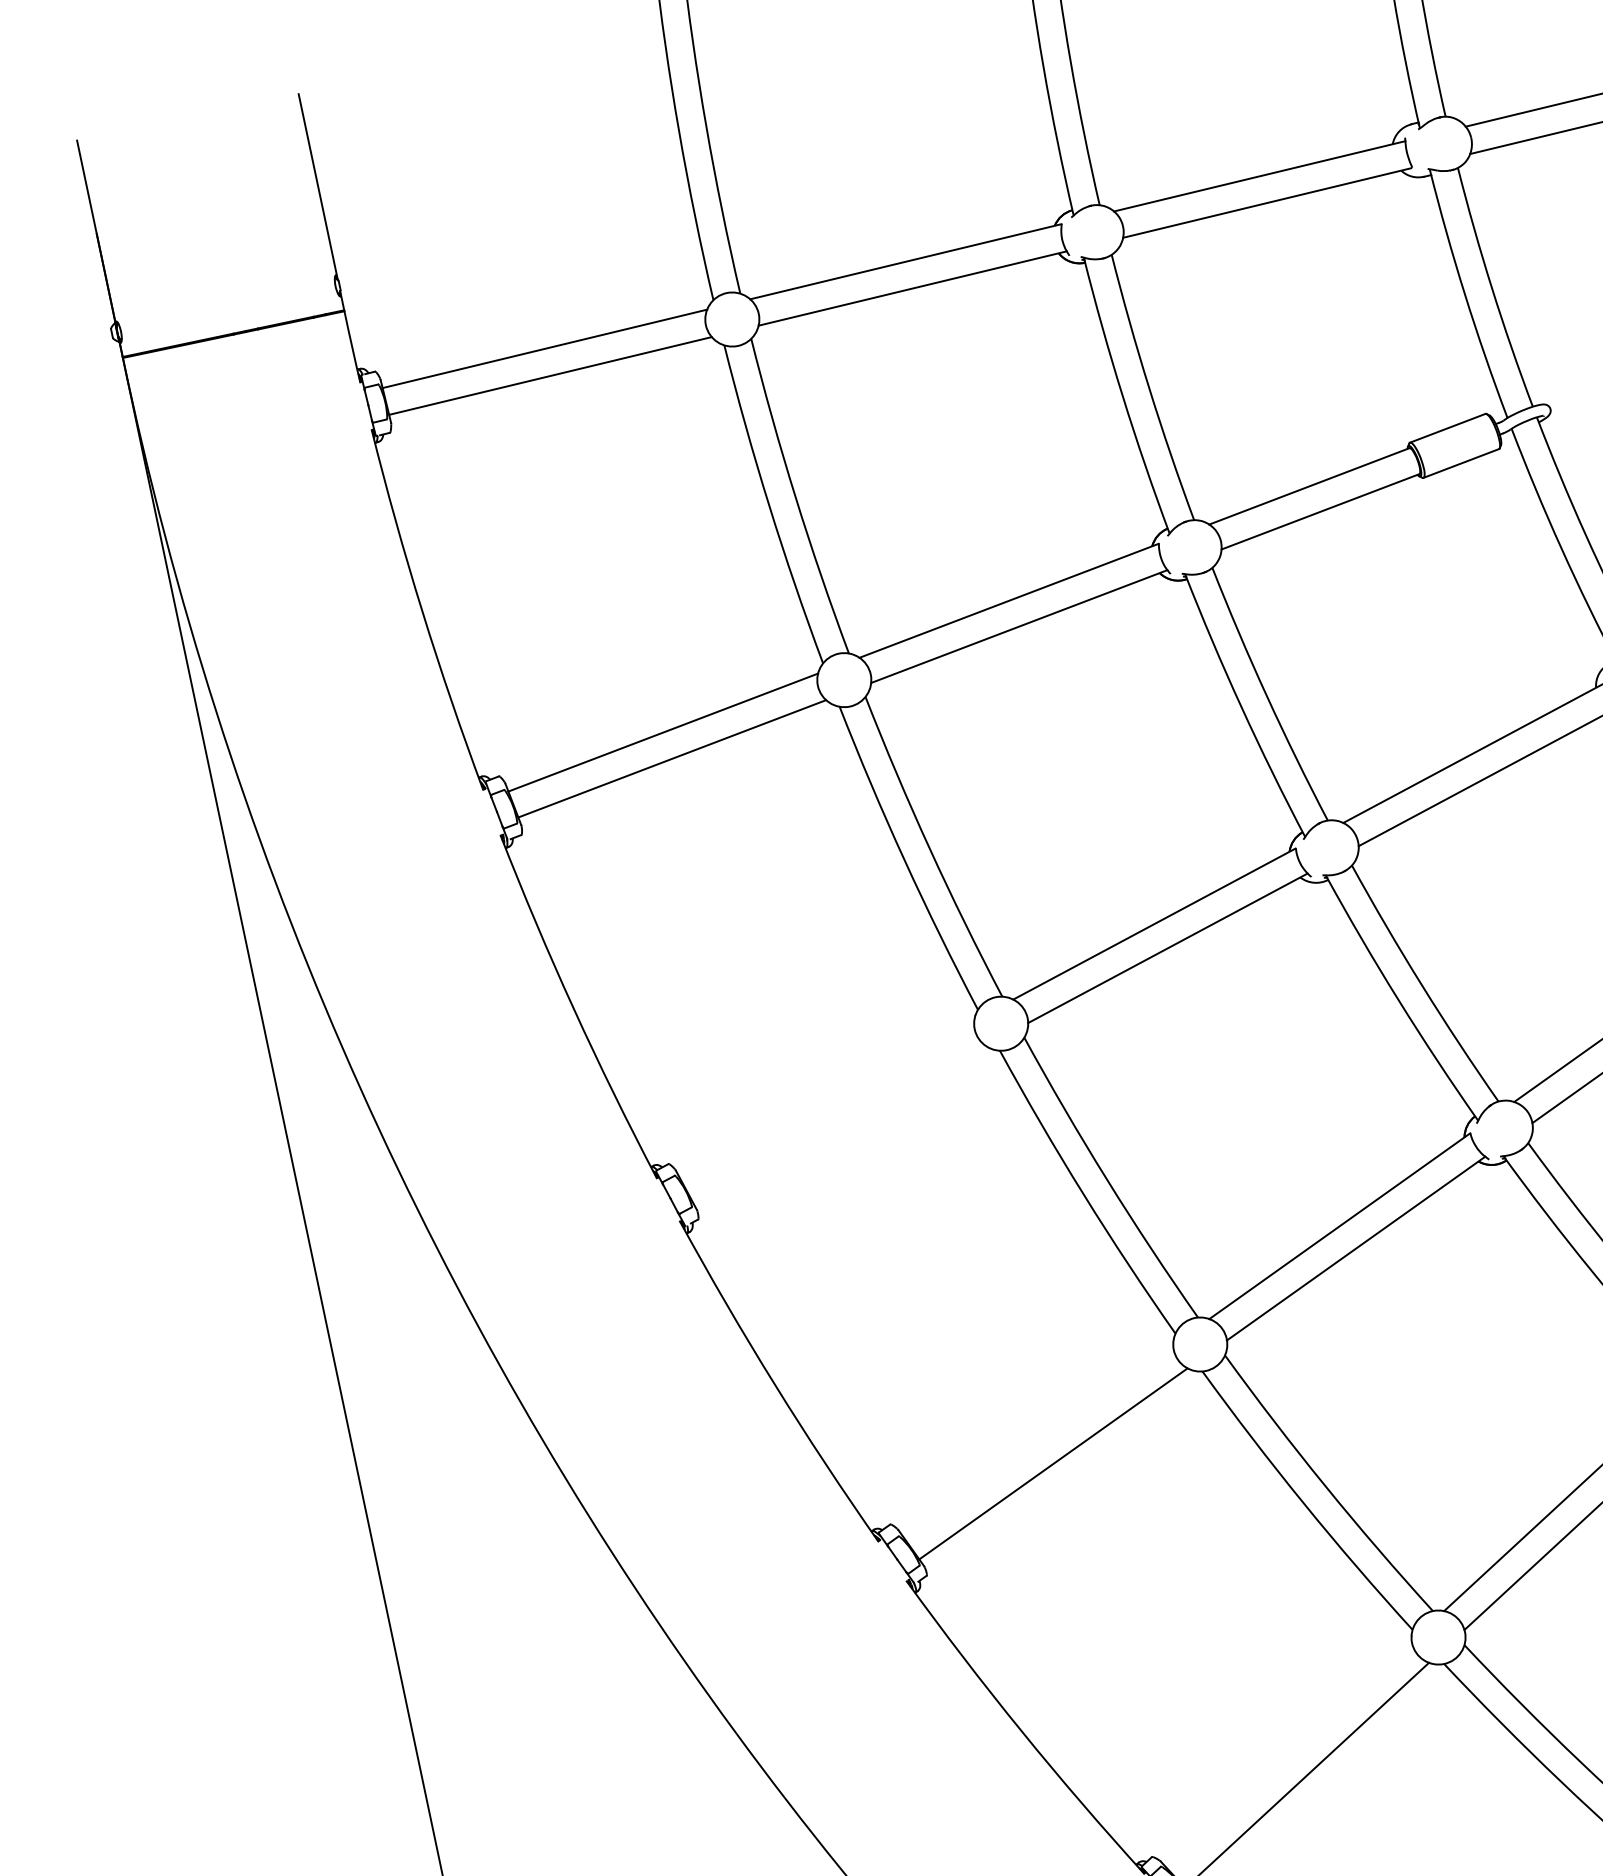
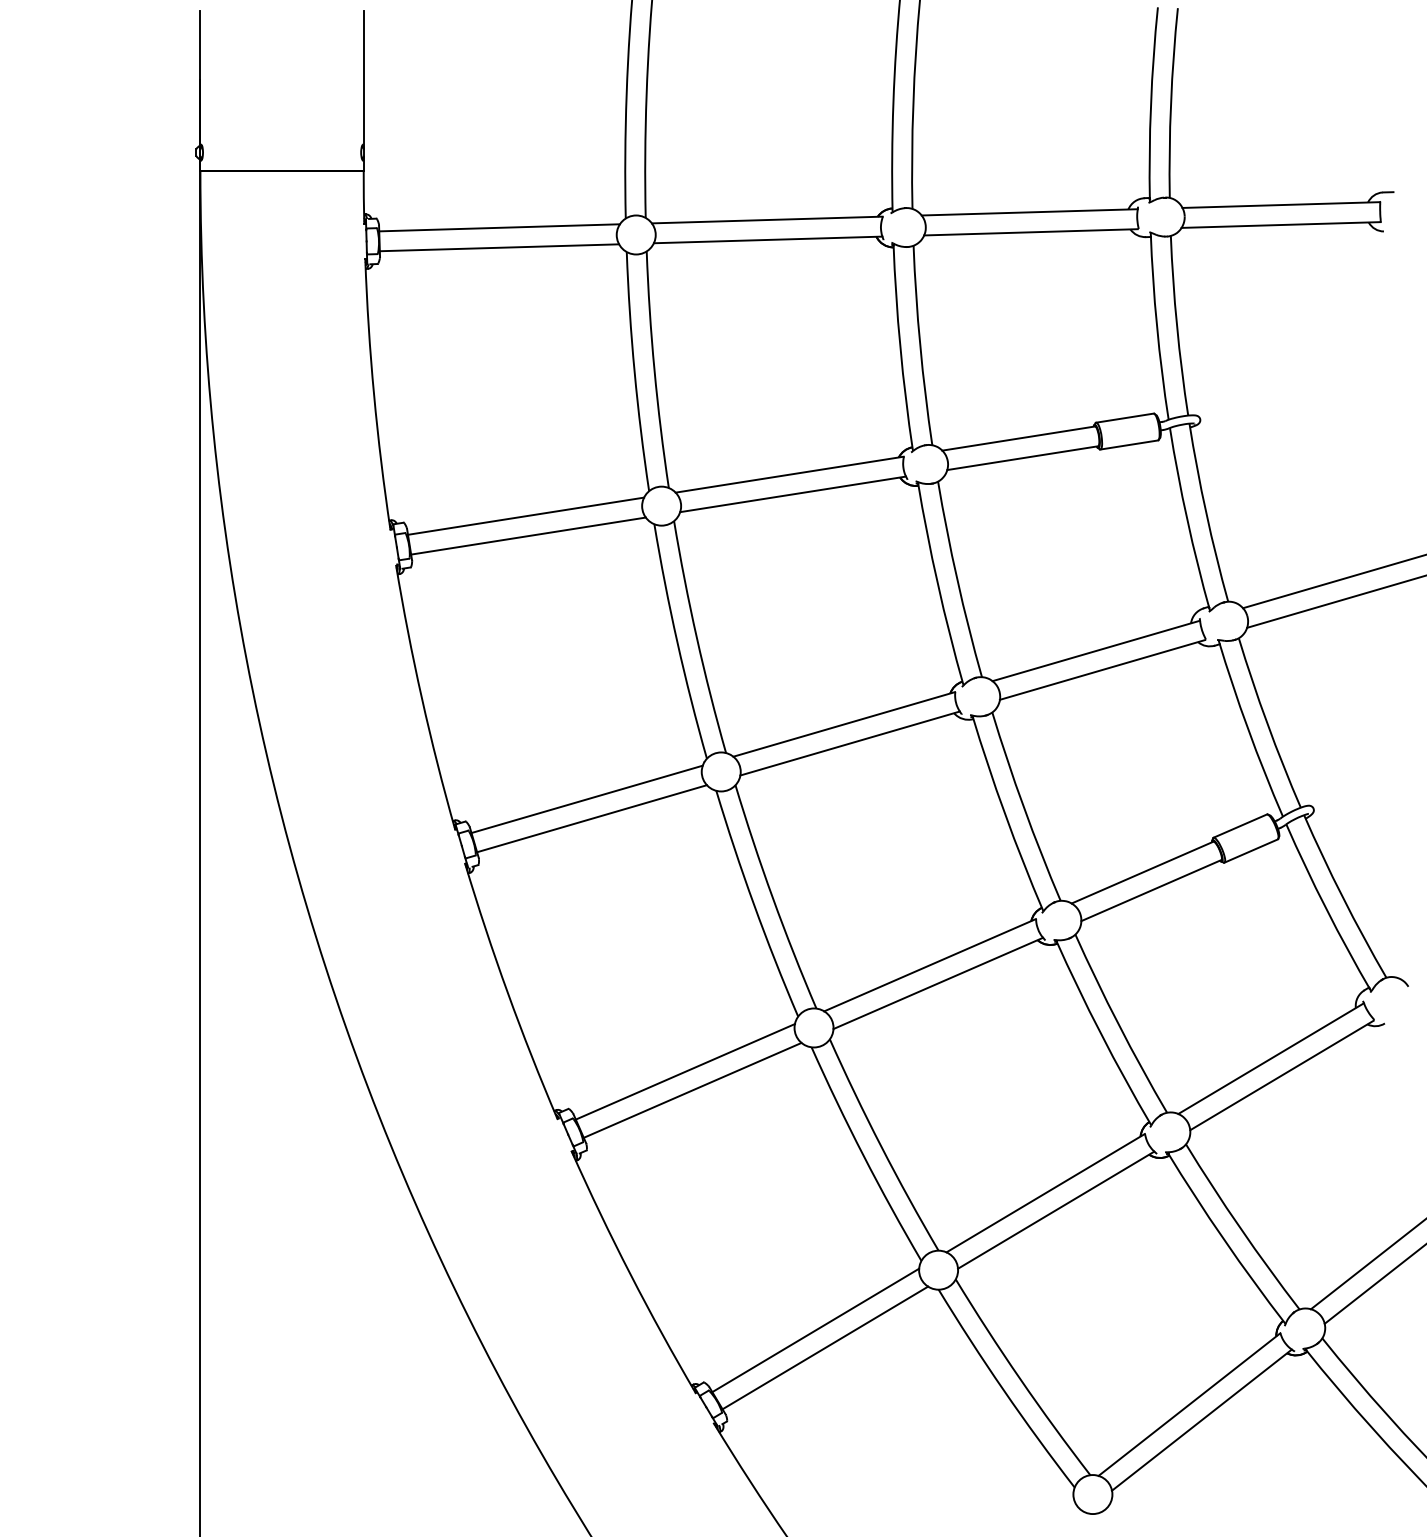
line: (826, 1099) -> (586, 799), added
line: (838, 1123) -> (591, 818), added
line: (1036, 1440) -> (684, 1071), added
line: (1288, 1754) -> (815, 1330), added

